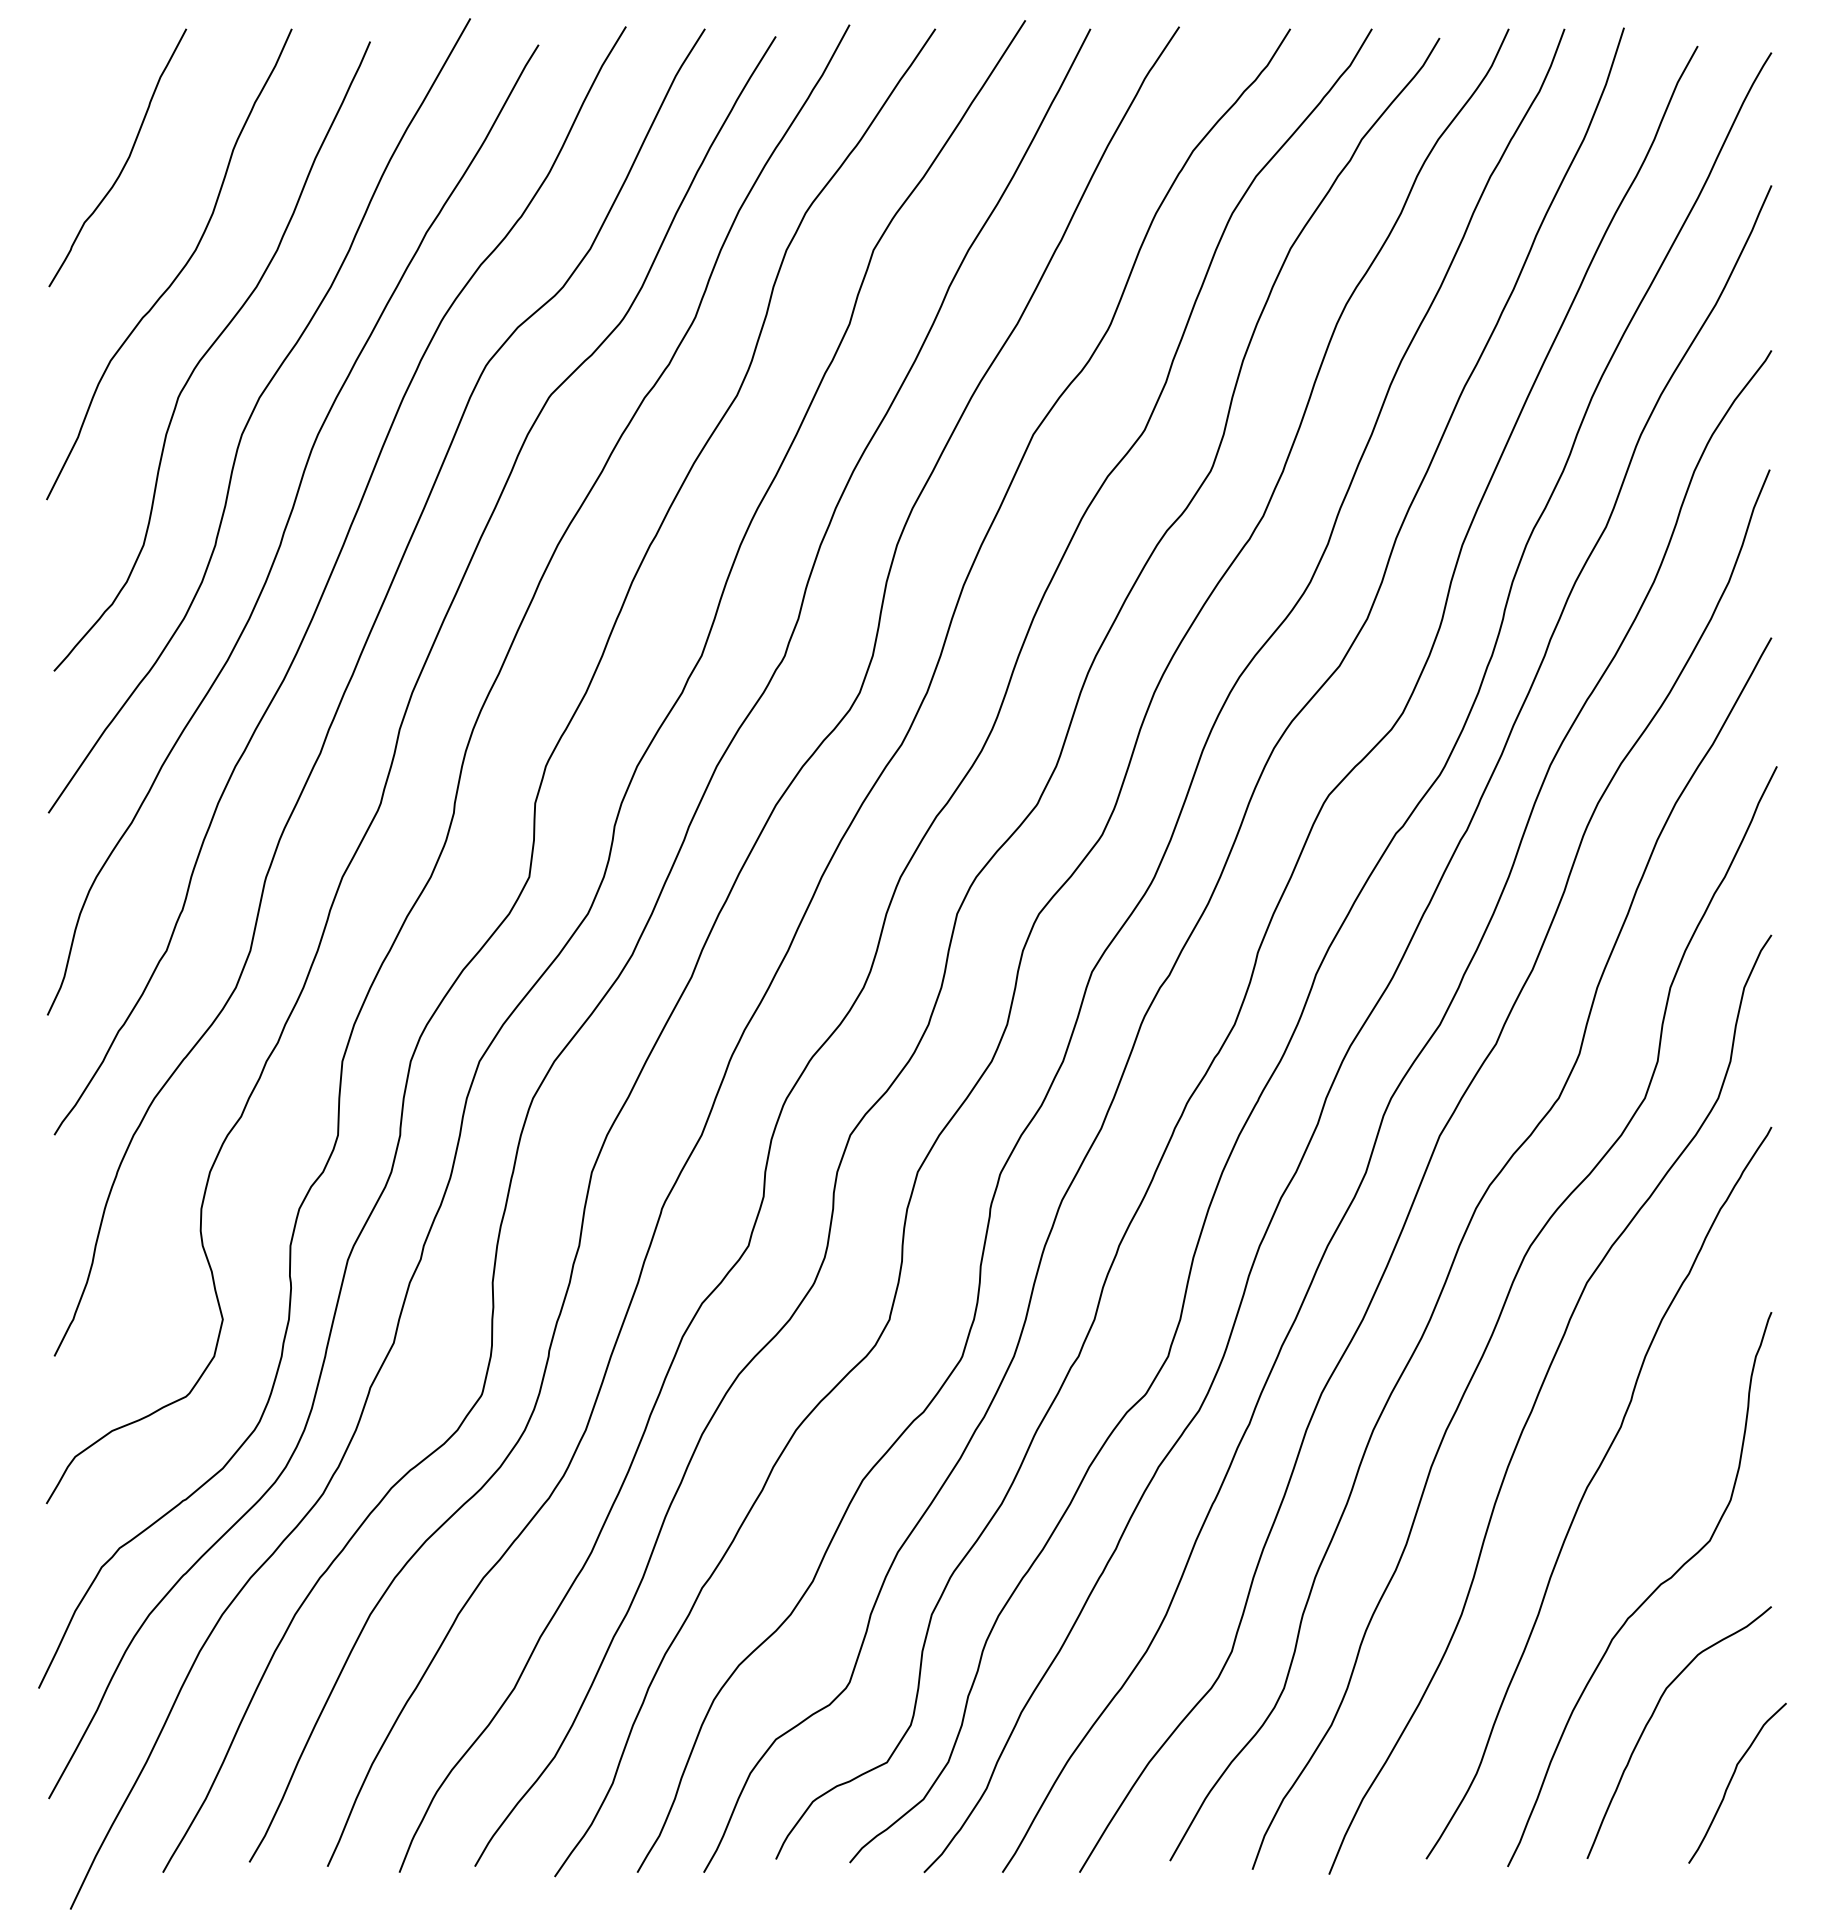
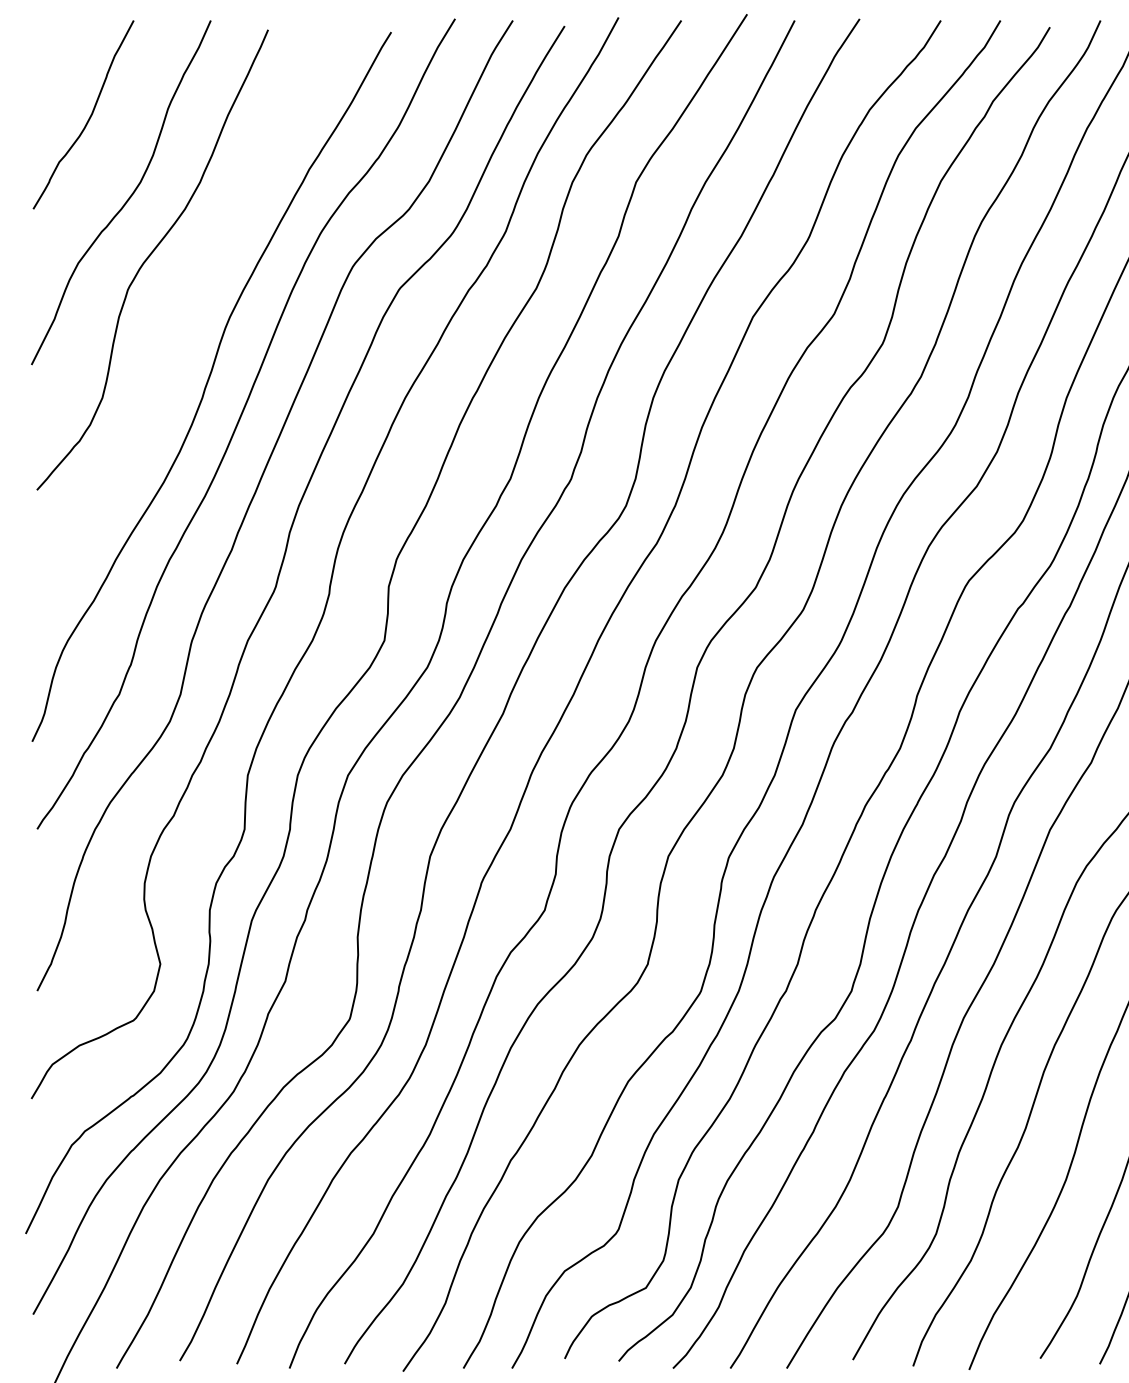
curve: (253, 412) -> (182, 300), removed

